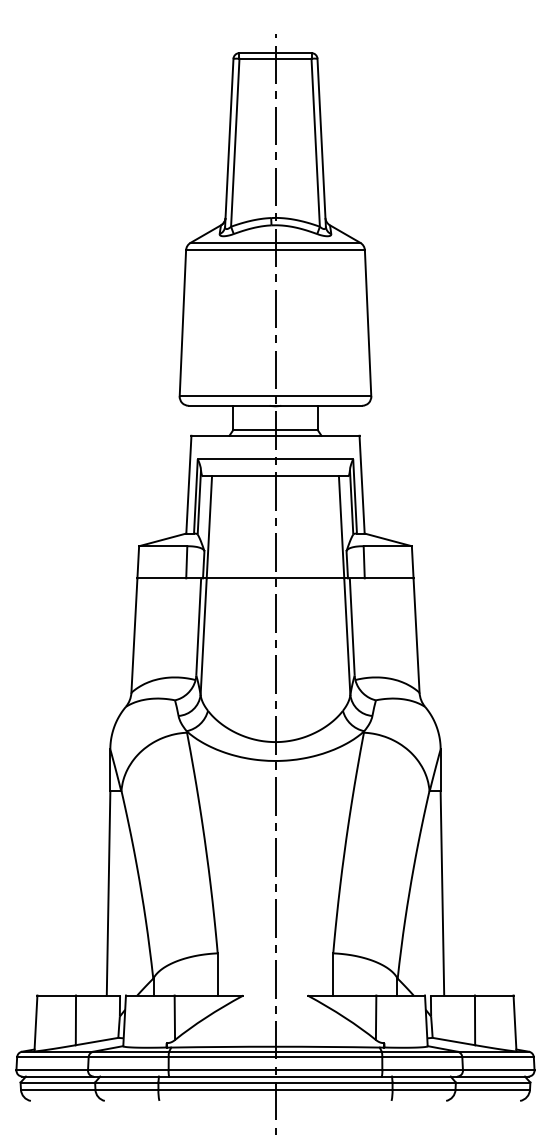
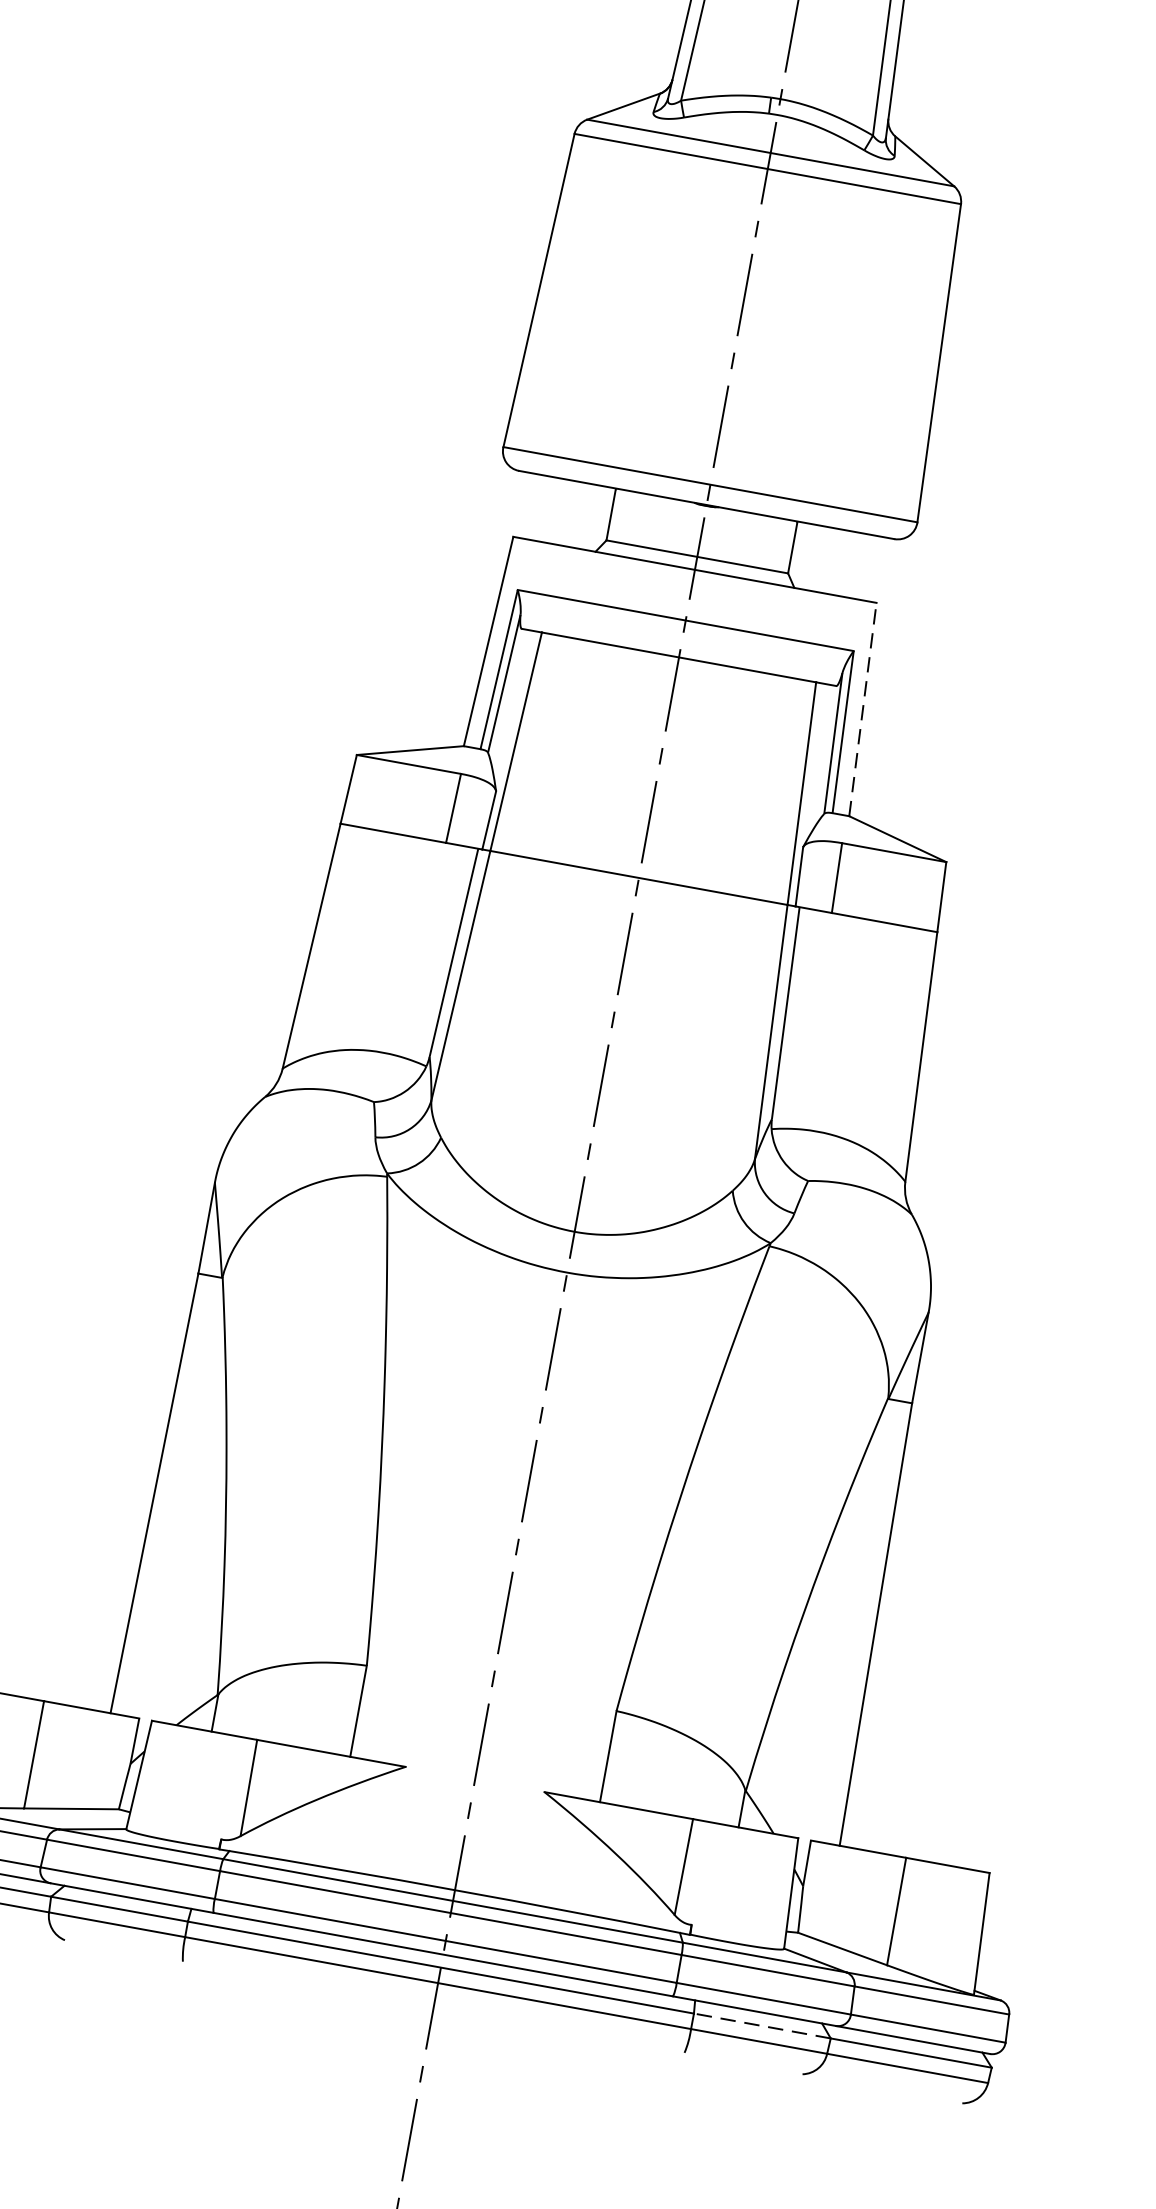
line: (362, 484) -> (863, 709), solid -> dashed
line: (424, 1082) -> (762, 2025), solid -> dashed

